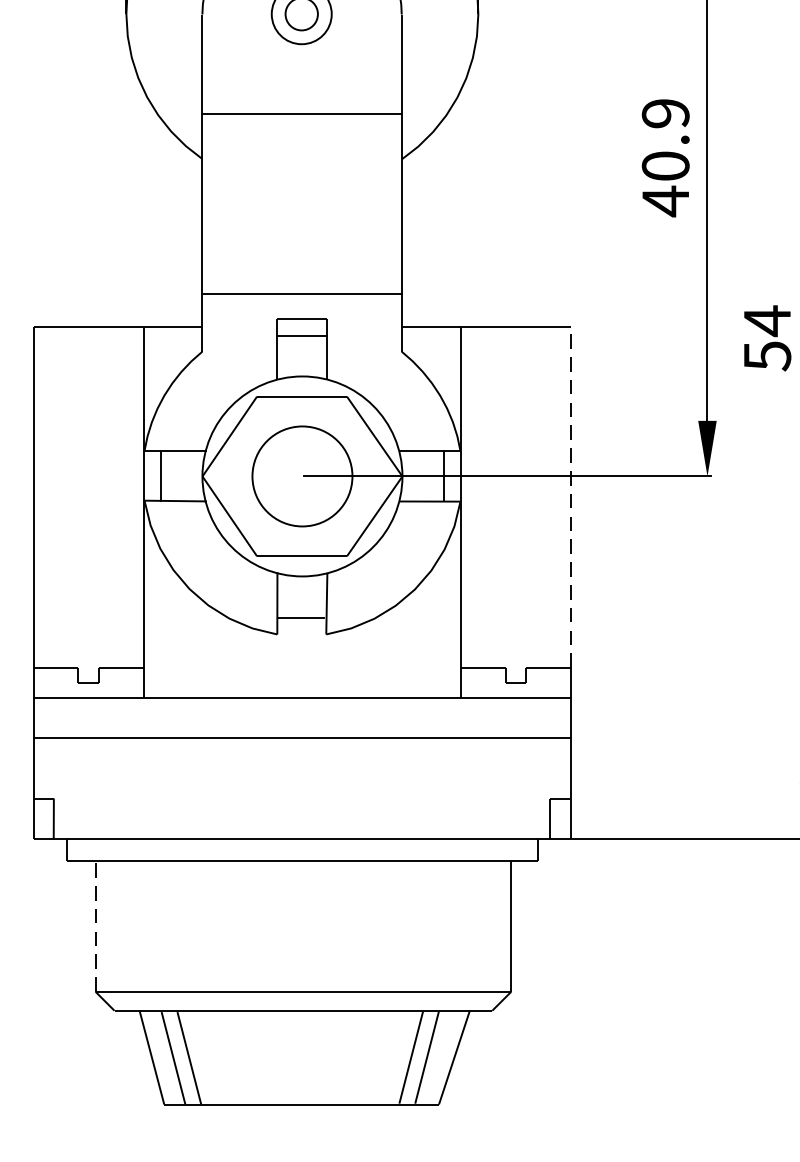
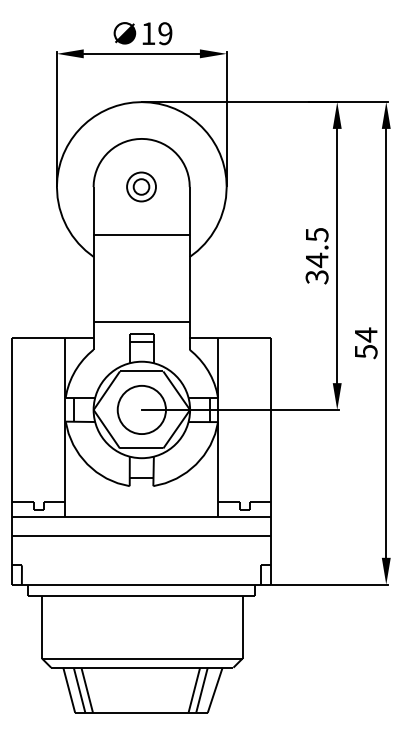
text: (664, 158) -> (316, 256), 40.9 -> 34.5
line: (571, 496) -> (271, 419), dashed -> solid
line: (96, 925) -> (42, 626), dashed -> solid

